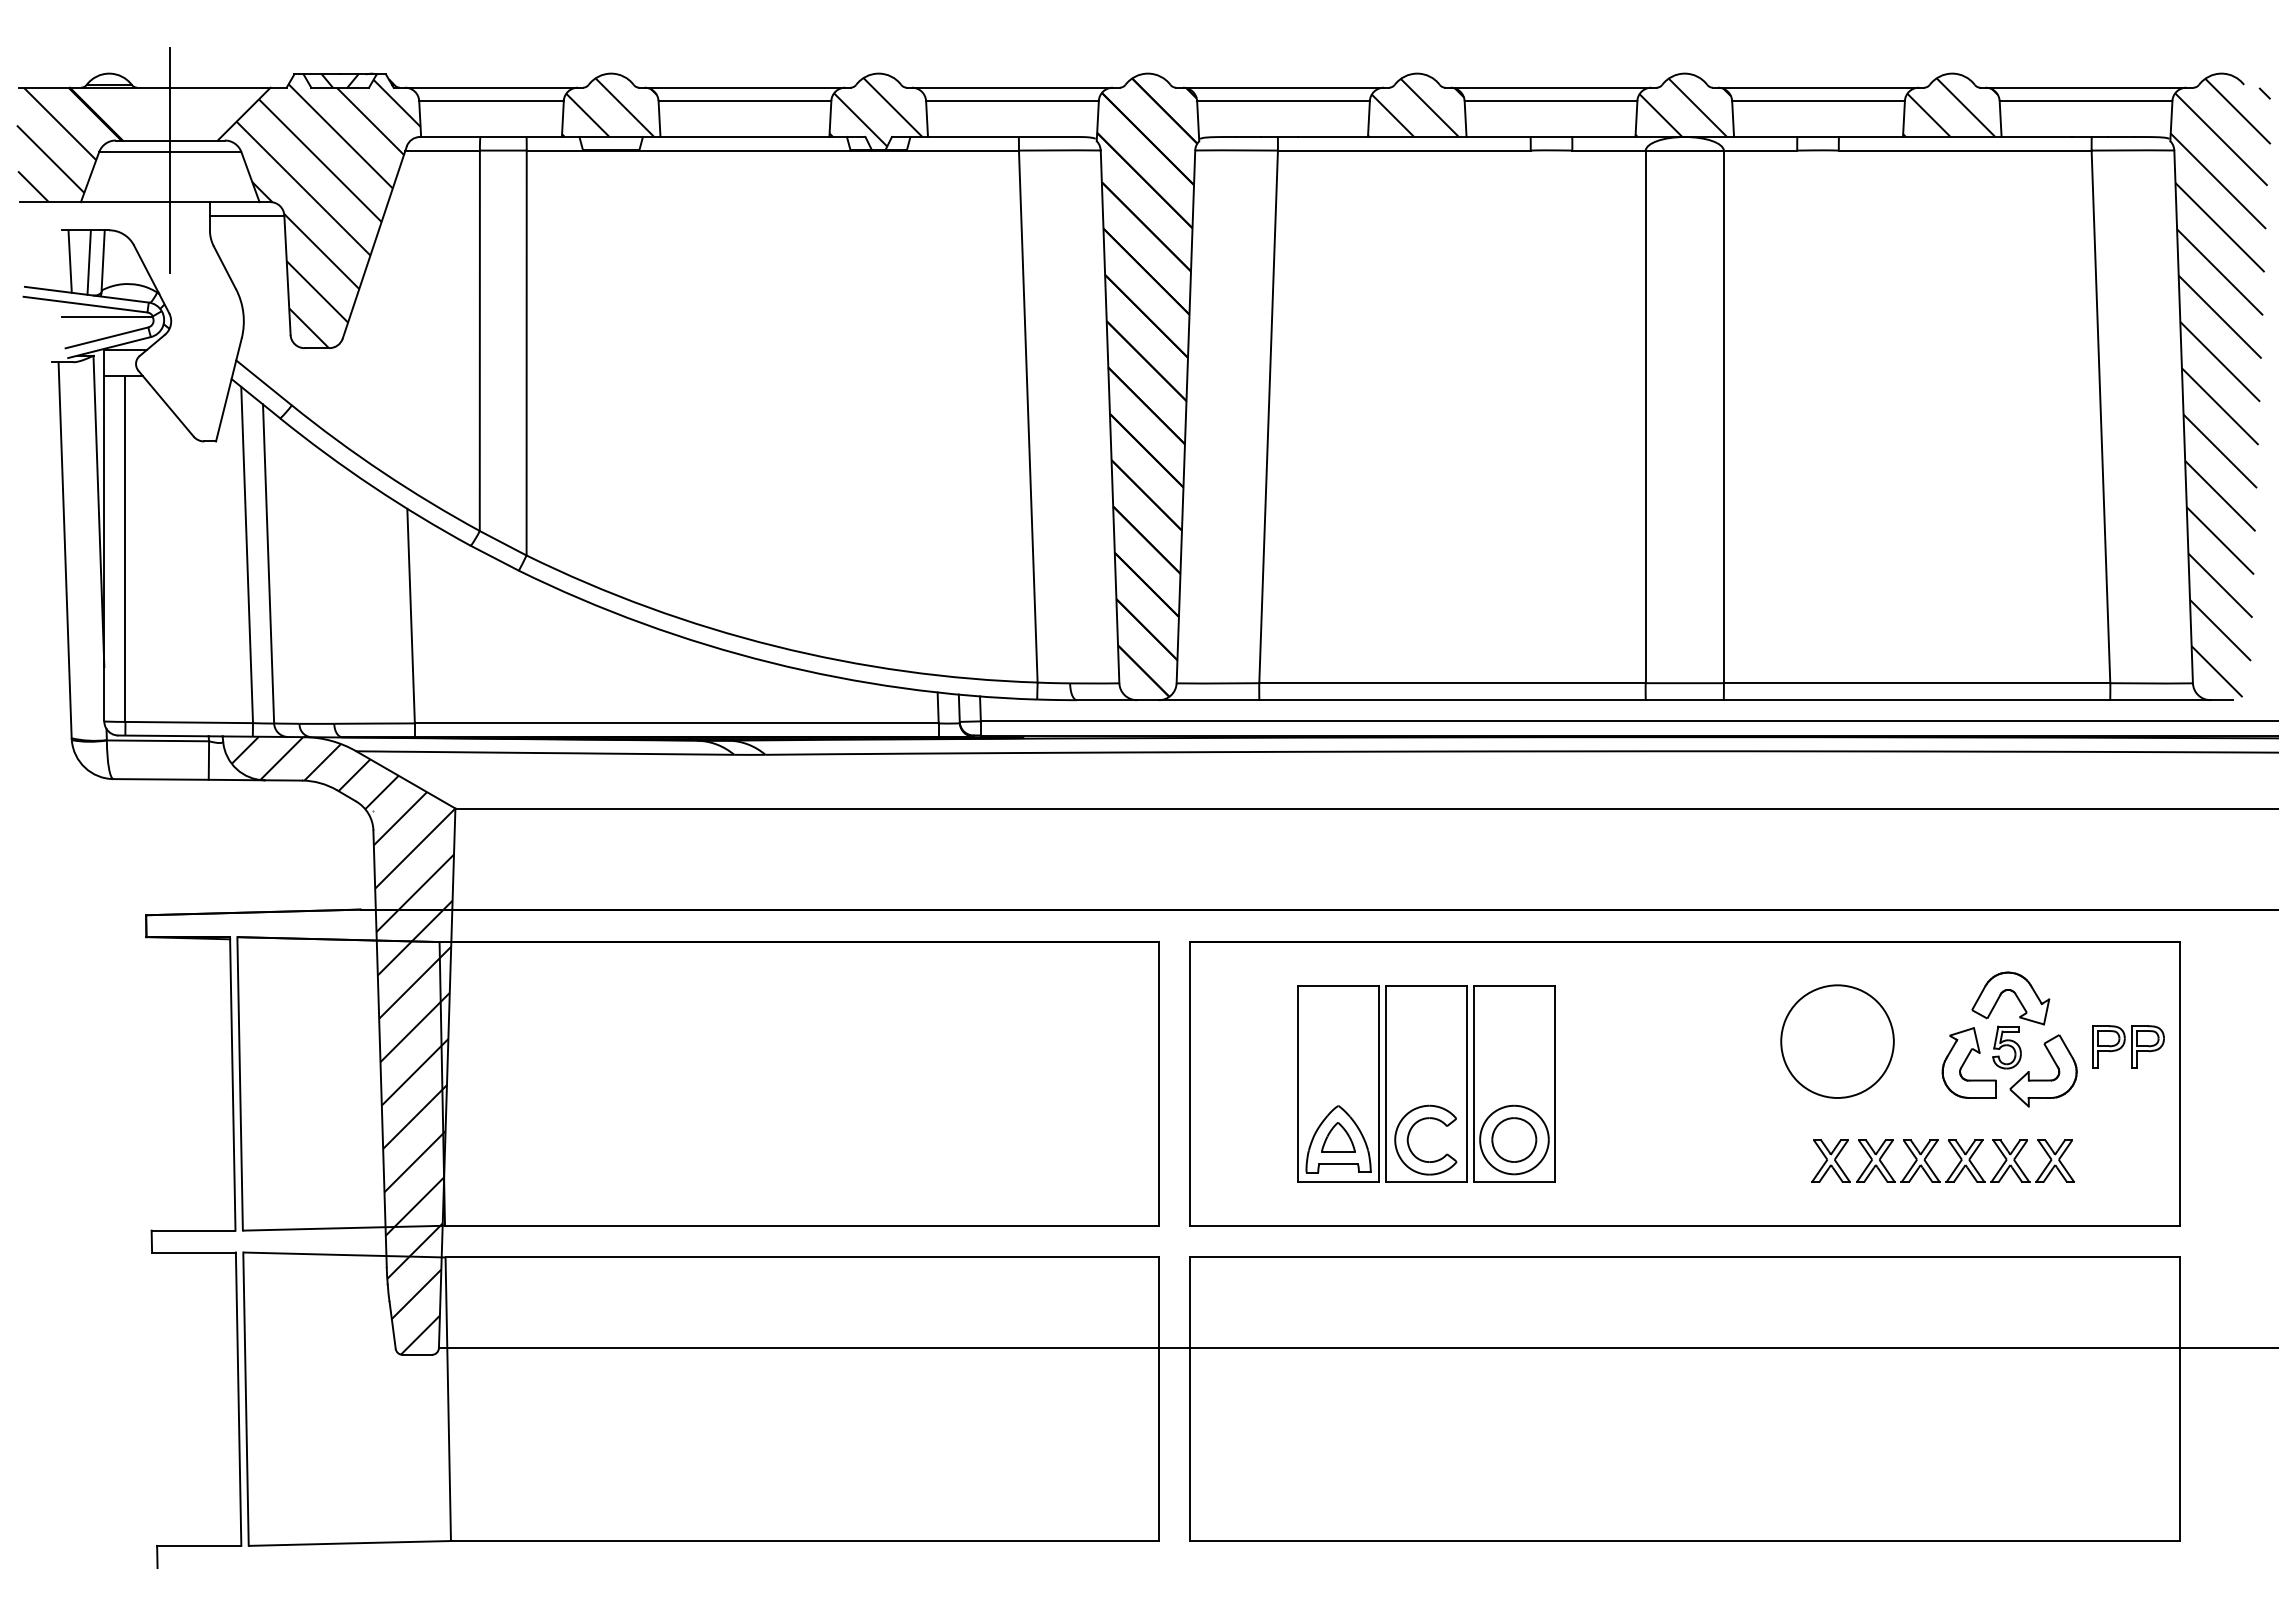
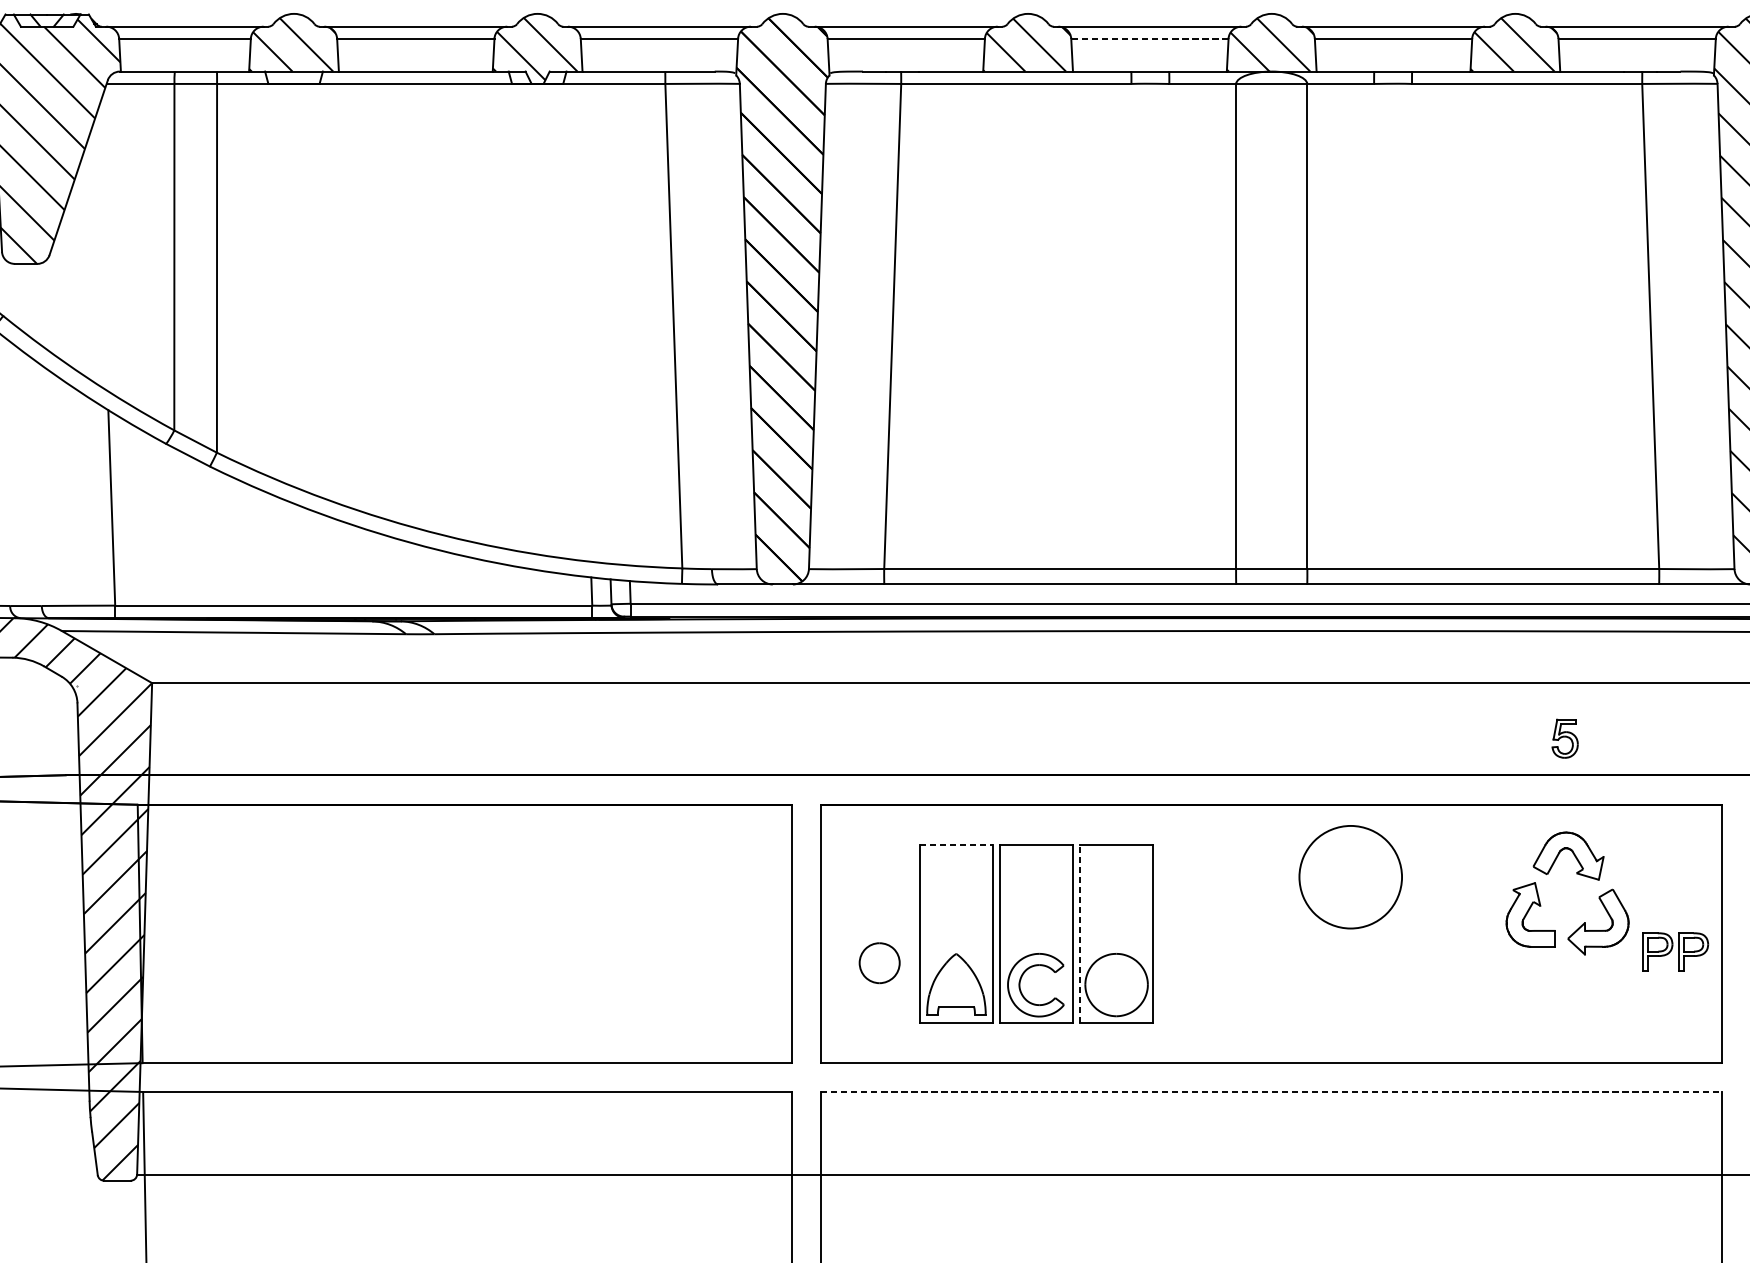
line: (1550, 101) -> (1149, 39), solid -> dashed
line: (1339, 985) -> (957, 844), solid -> dashed
part: (1837, 1041) -> (1350, 877), moved
part: (2128, 1046) -> (1675, 951), moved
part: (2006, 1047) -> (1564, 738), moved
line: (1474, 1083) -> (1080, 933), solid -> dashed
part: (1338, 1137) -> (956, 982), removed
part: (1514, 1139) -> (879, 962), moved
part: (1930, 1166) -> (1495, 1009), removed
line: (1684, 1257) -> (1271, 1092), solid -> dashed

